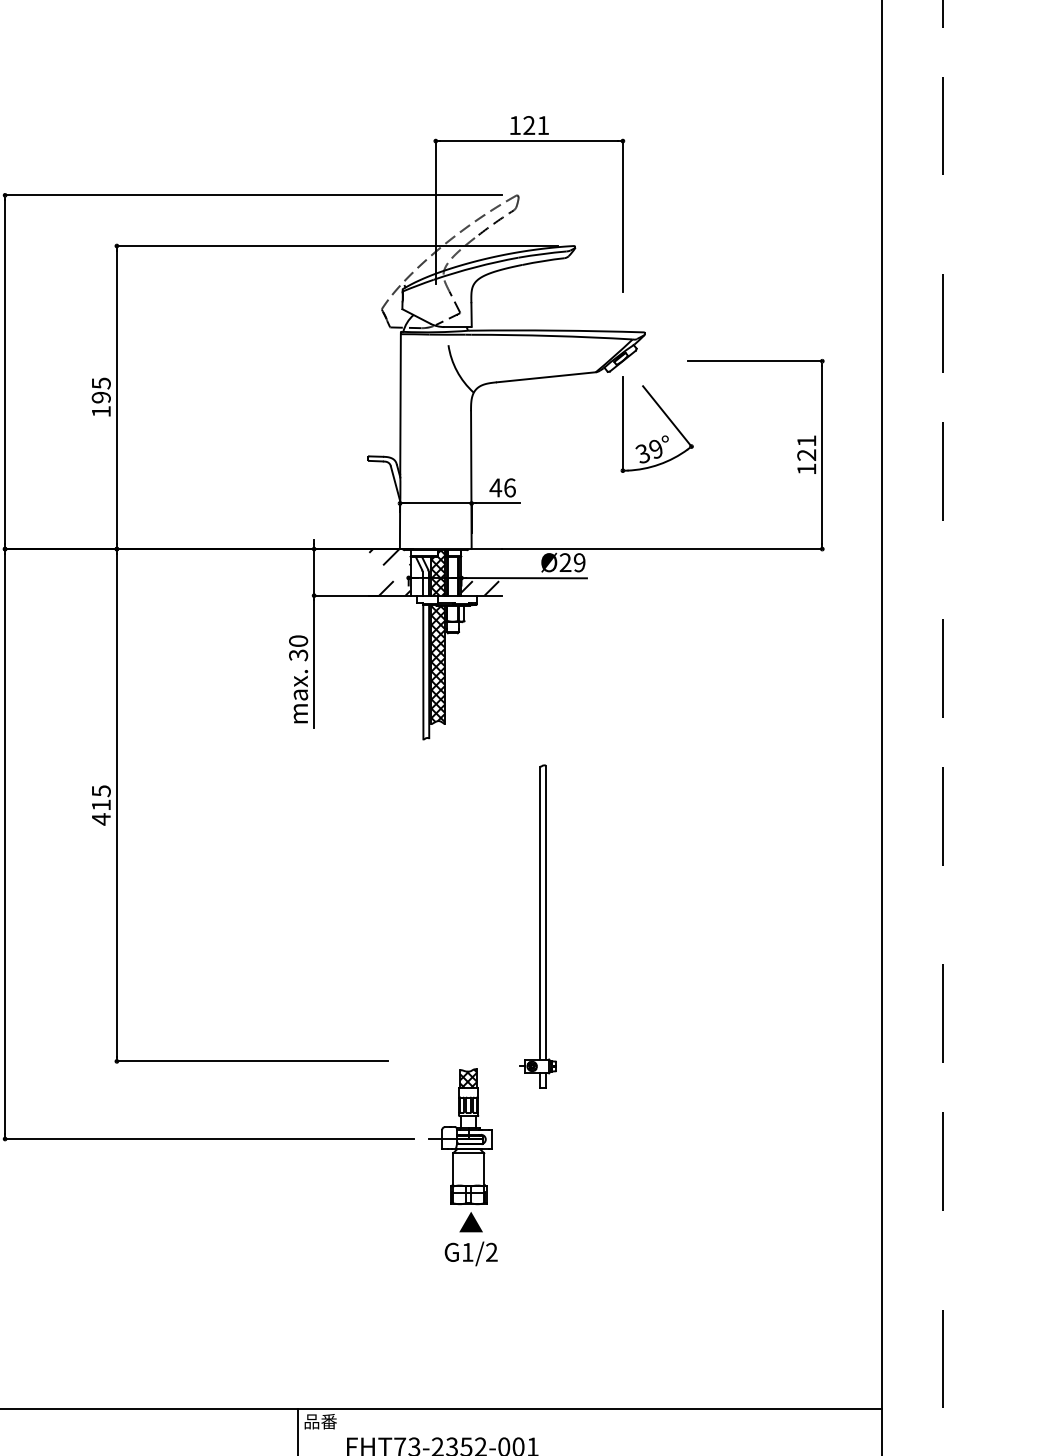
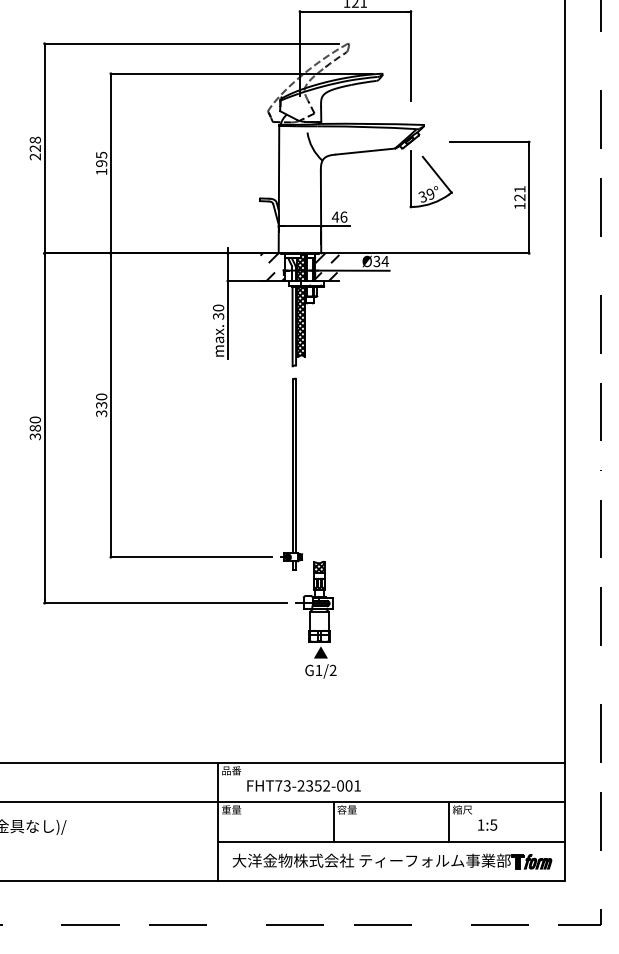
hatch: (482, 557) -> (327, 258), added
text: (571, 562) -> (380, 261), Ø29 -> Ø34
text: (101, 805) -> (101, 405), 415 -> 330
part: (537, 925) -> (291, 473), moved

